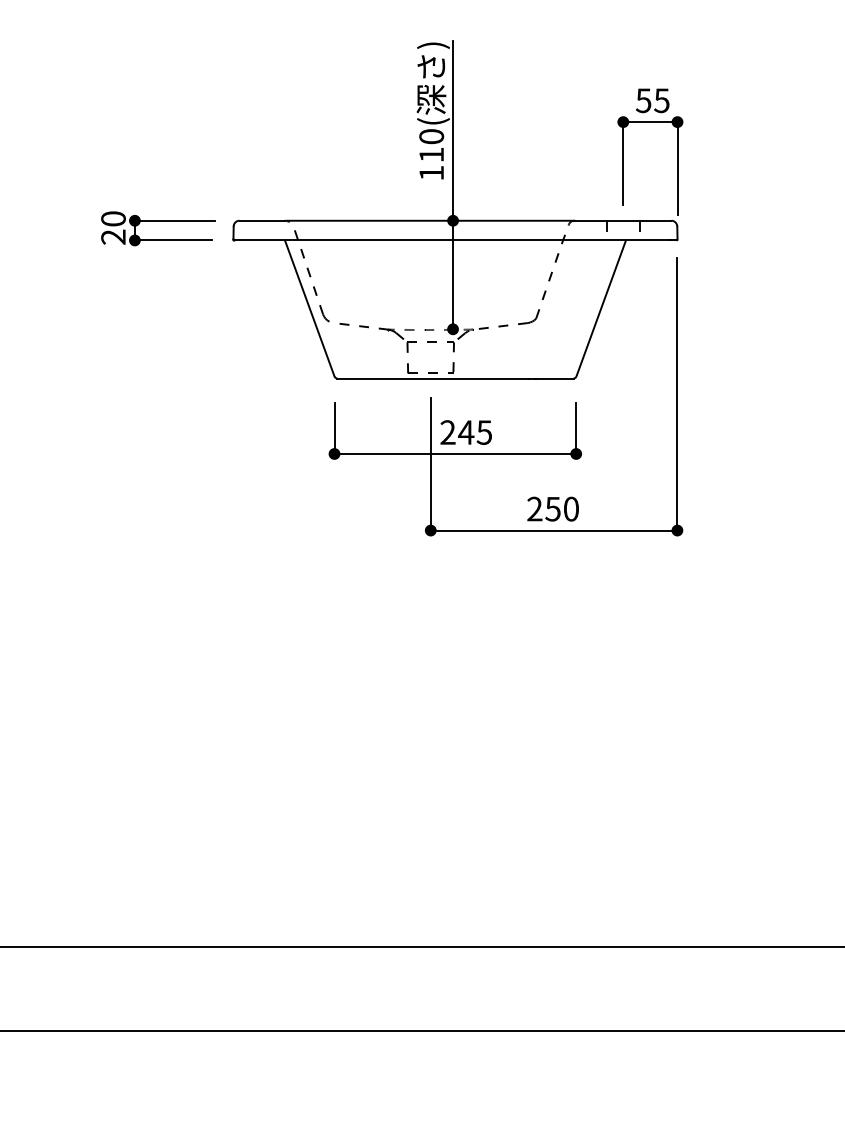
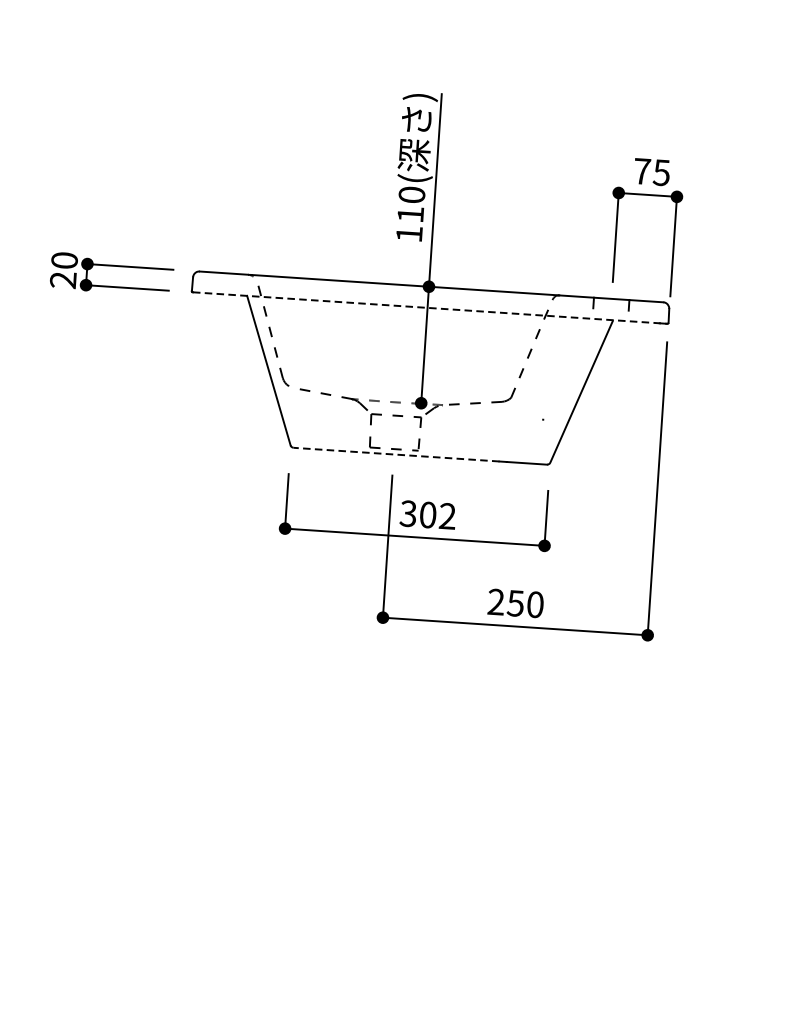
text: (643, 100) -> (641, 171), 55 -> 75
line: (455, 240) -> (430, 308), solid -> dashed
line: (433, 378) -> (396, 454), solid -> dashed
text: (466, 432) -> (428, 514), 245 -> 302

